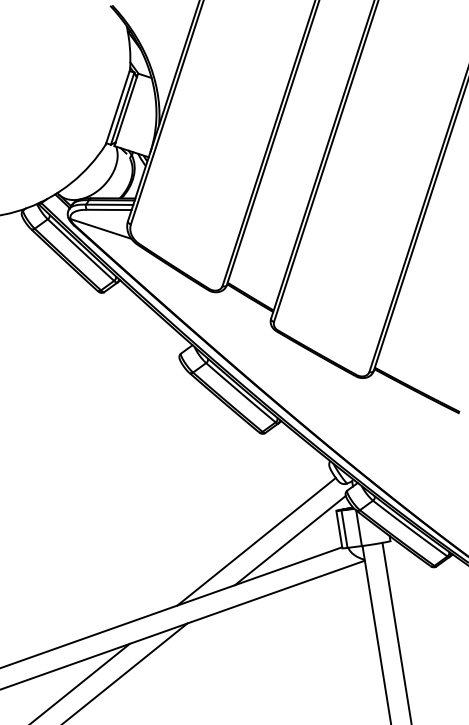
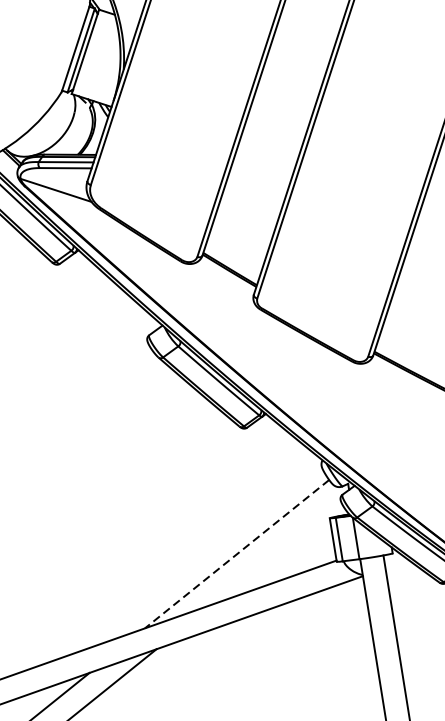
line: (289, 540) -> (275, 552), removed
line: (256, 541) -> (236, 553), solid -> dashed

